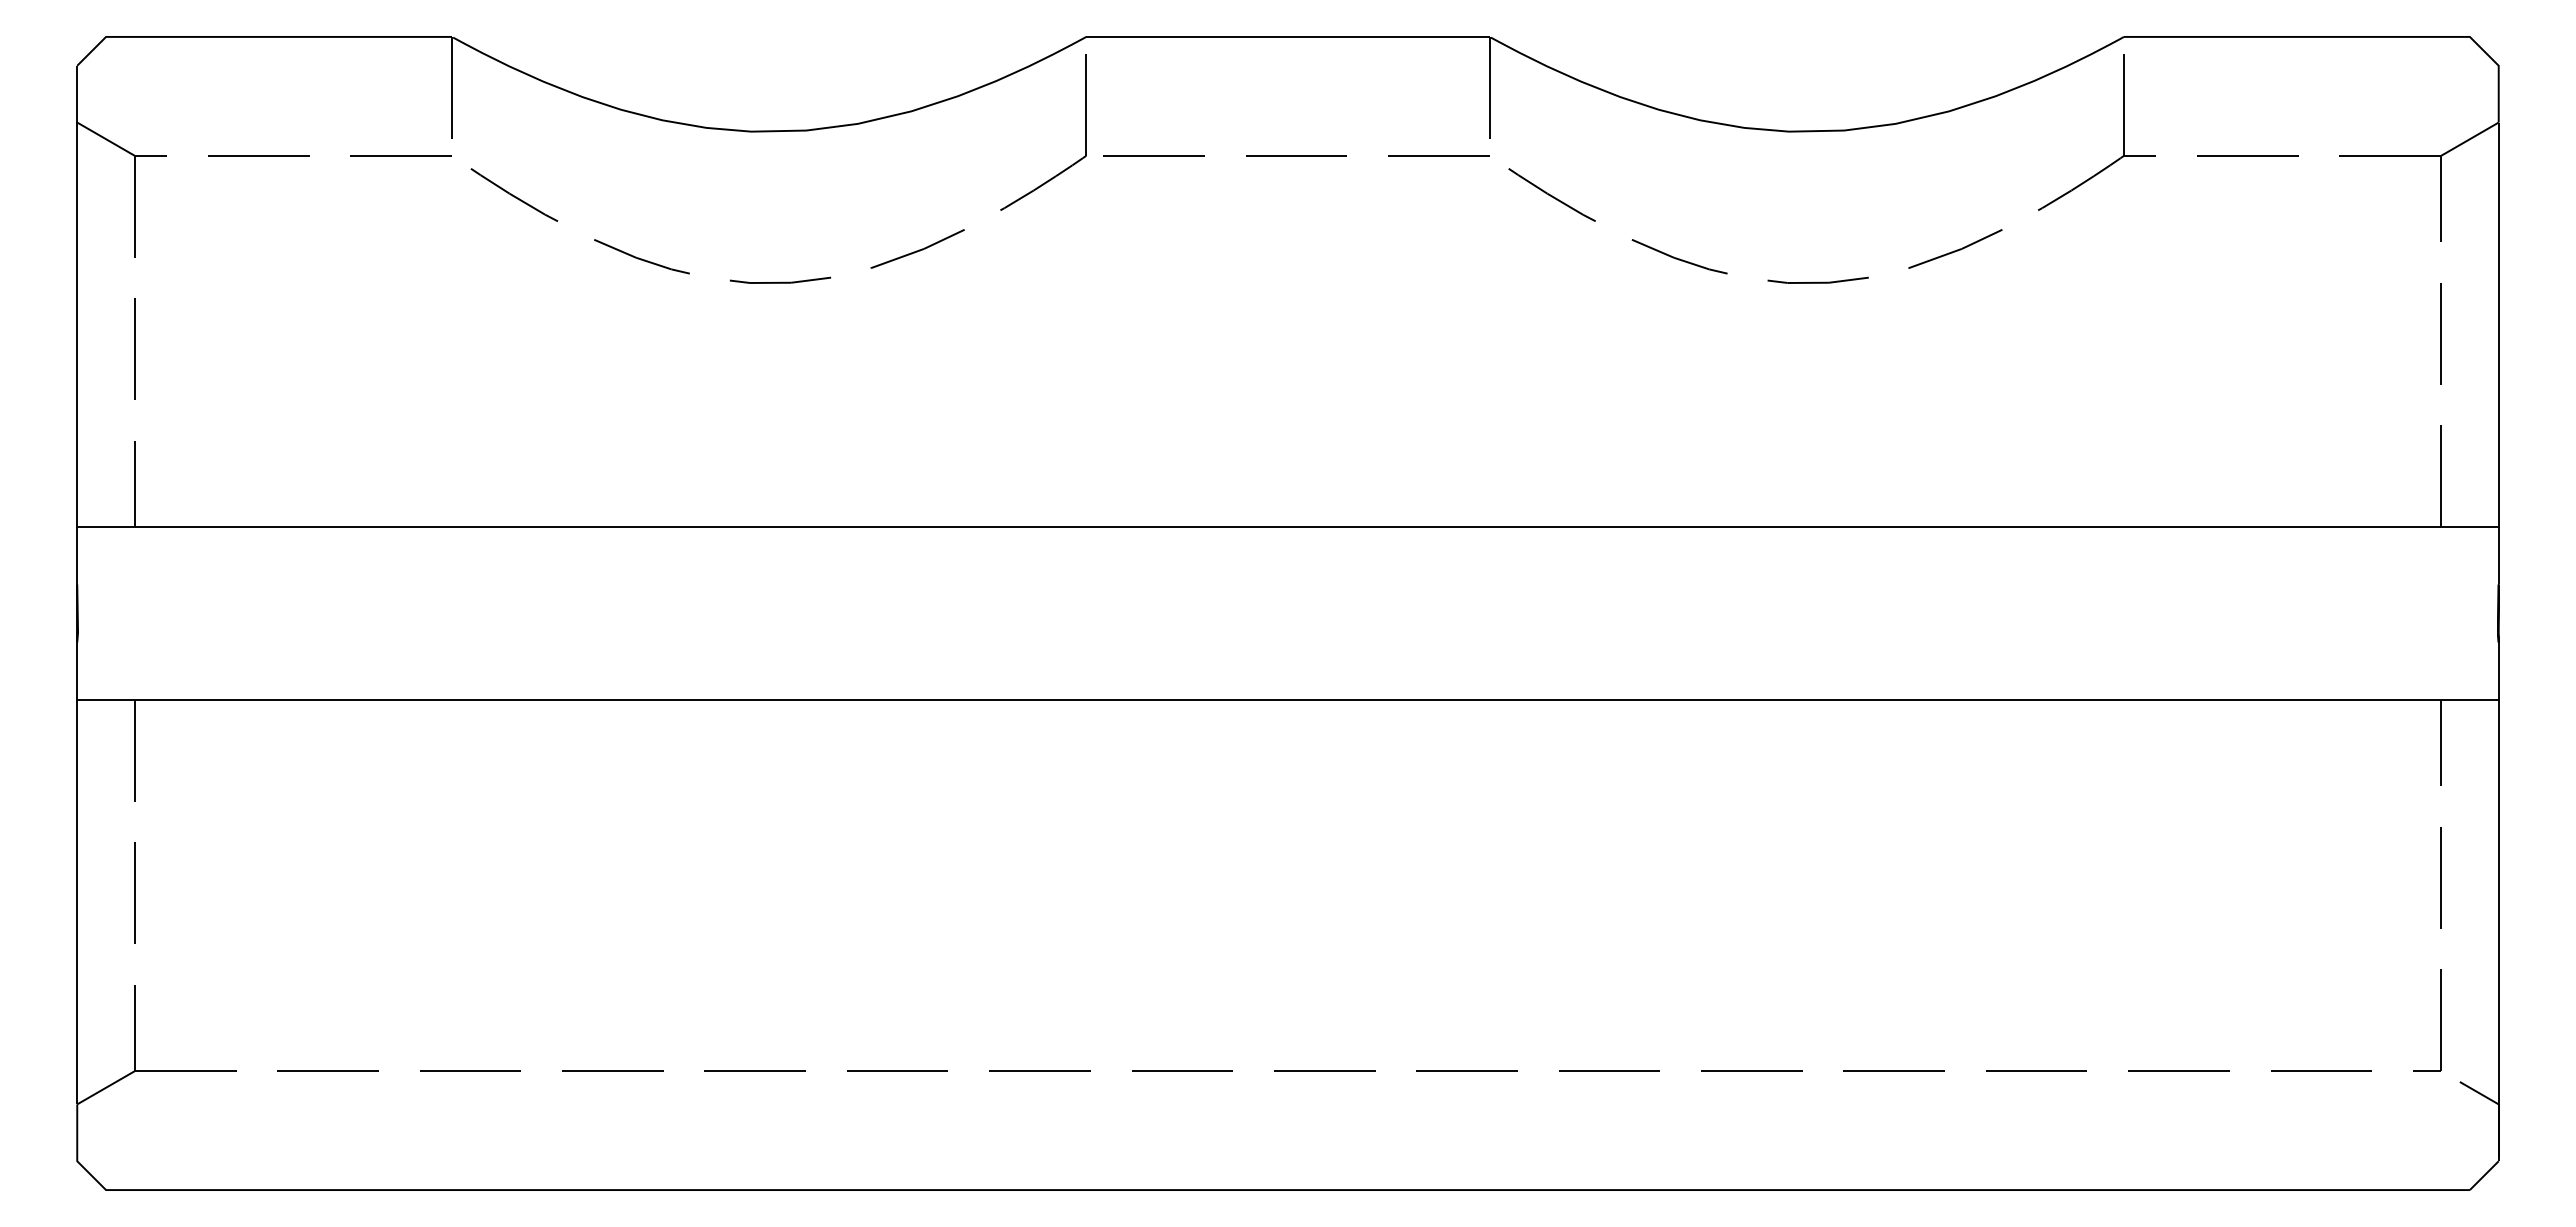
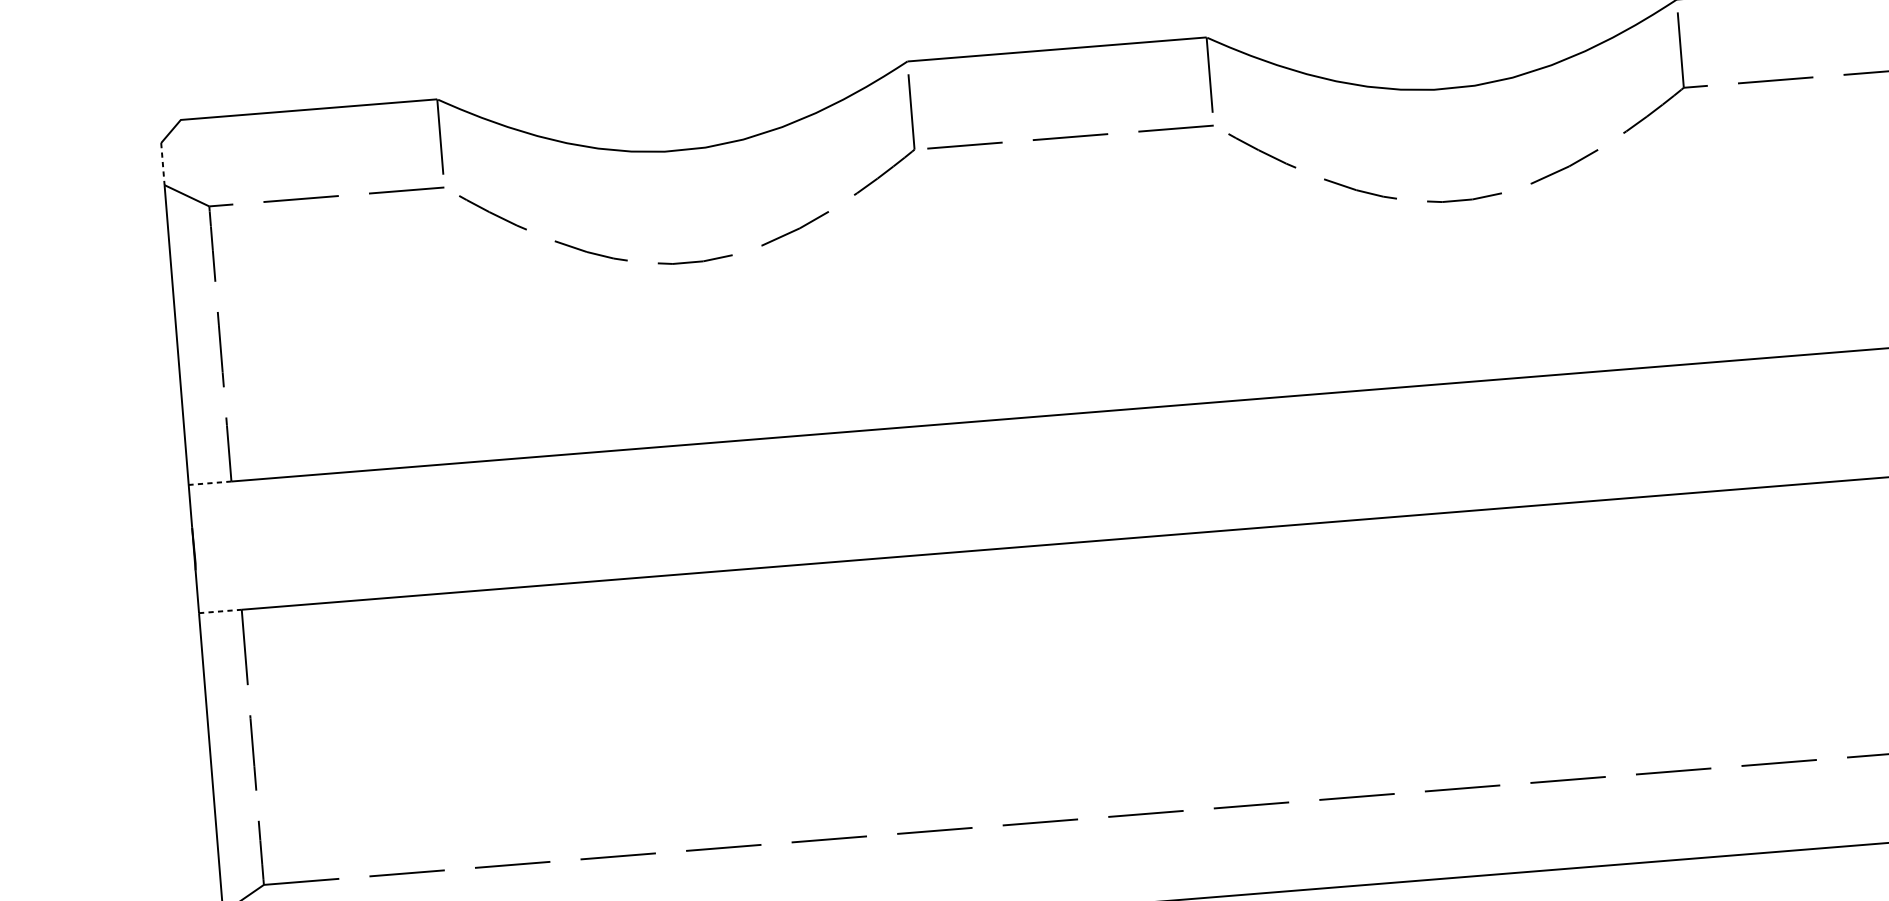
line: (77, 94) -> (163, 164), solid -> dashed
line: (106, 526) -> (210, 482), solid -> dashed
line: (106, 699) -> (220, 611), solid -> dashed

